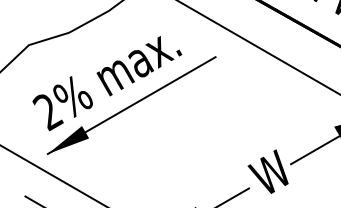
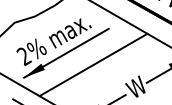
line: (185, 127) -> (93, 64), added

